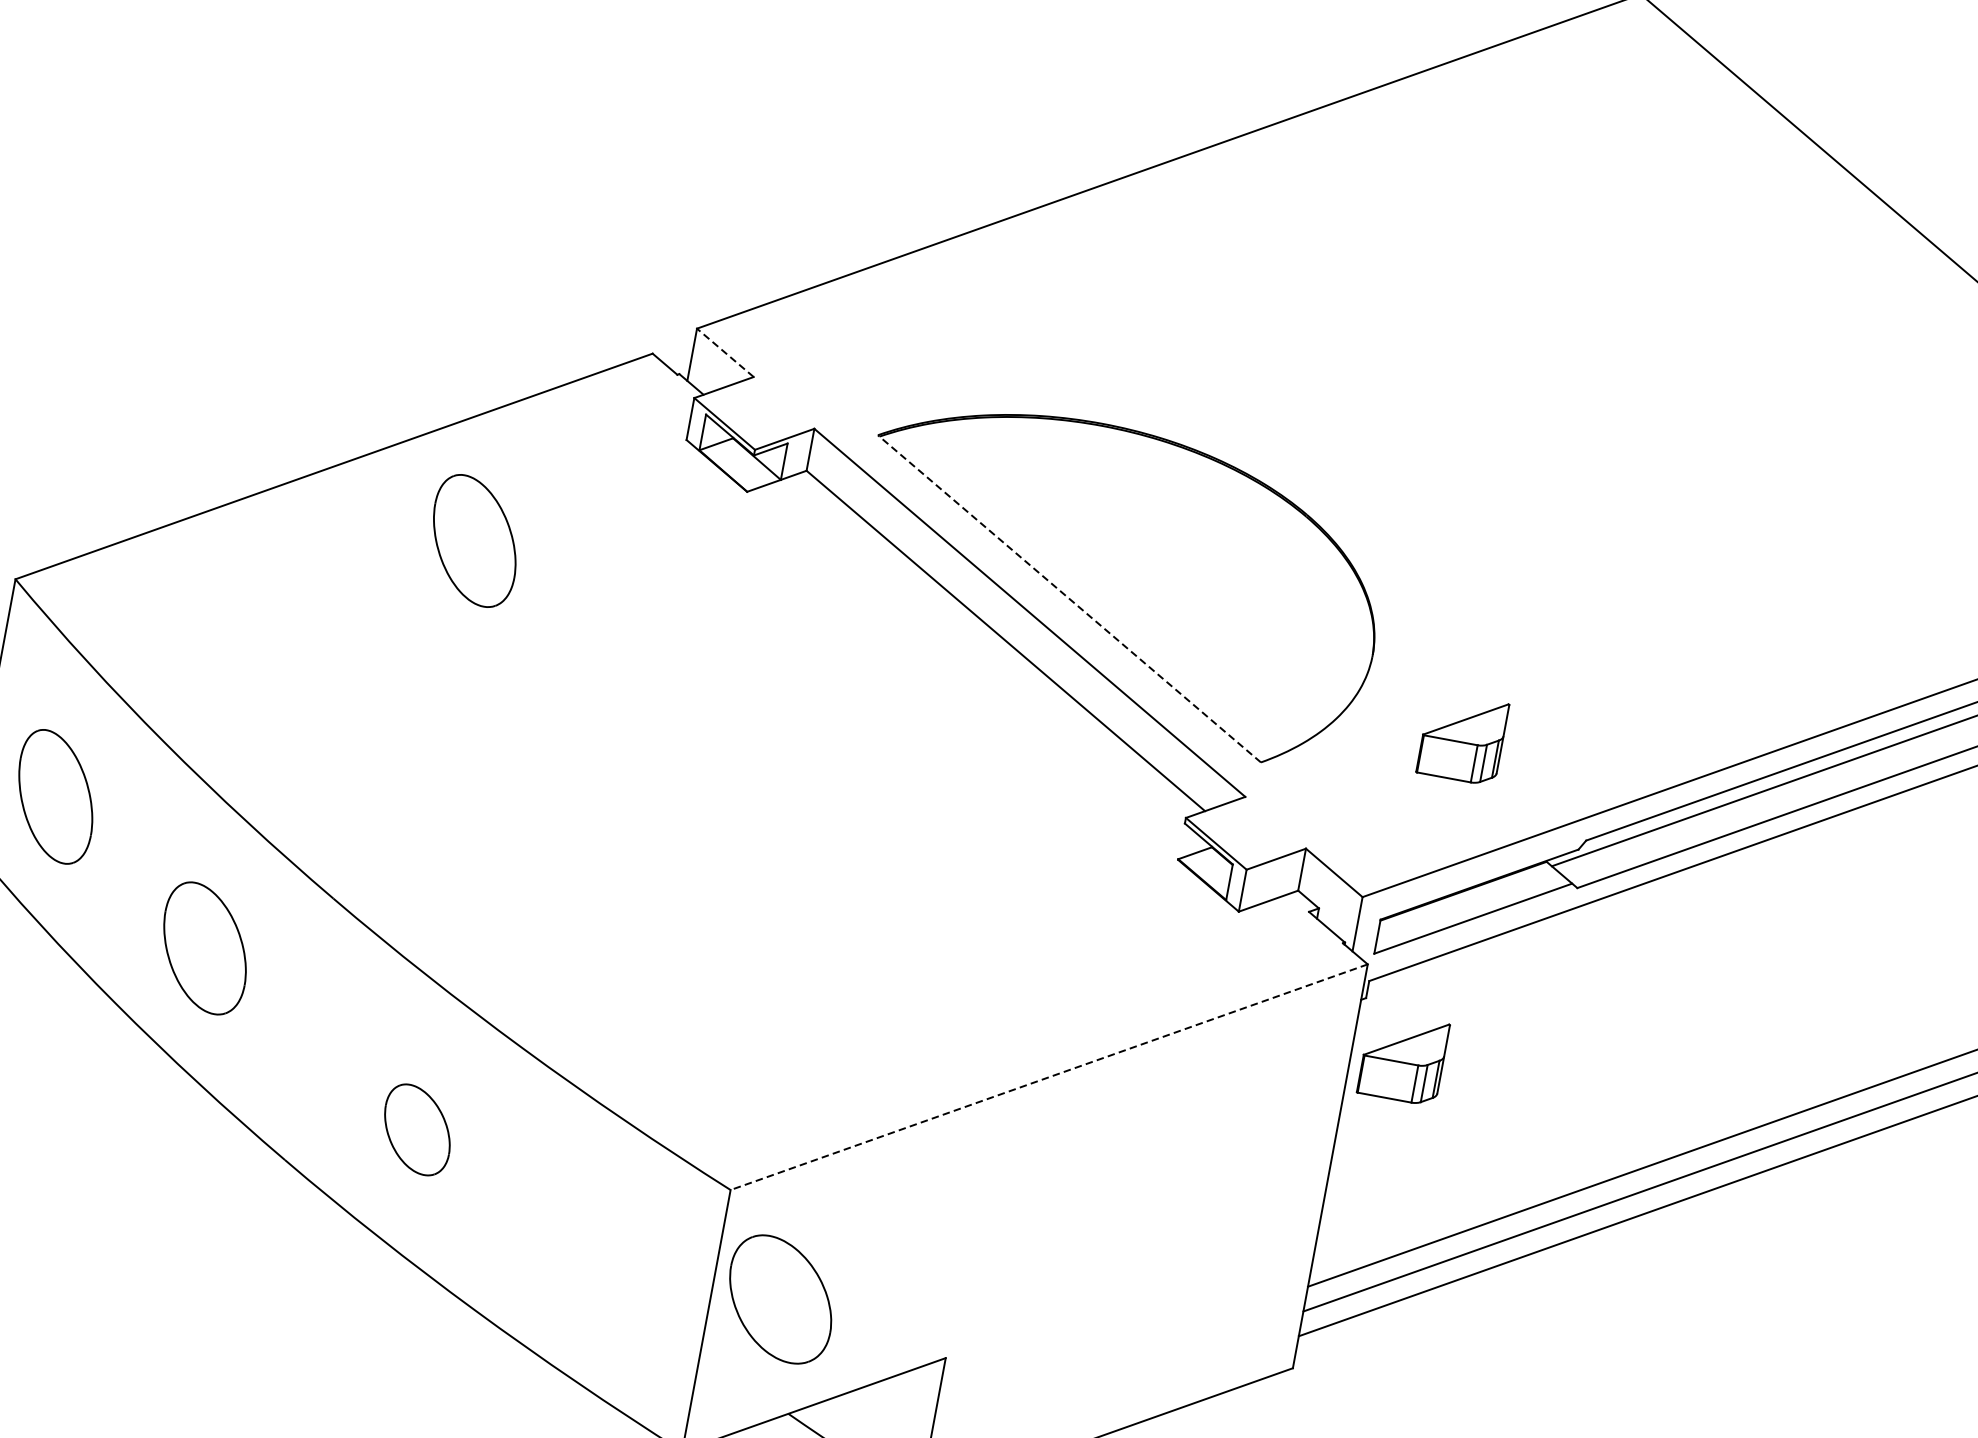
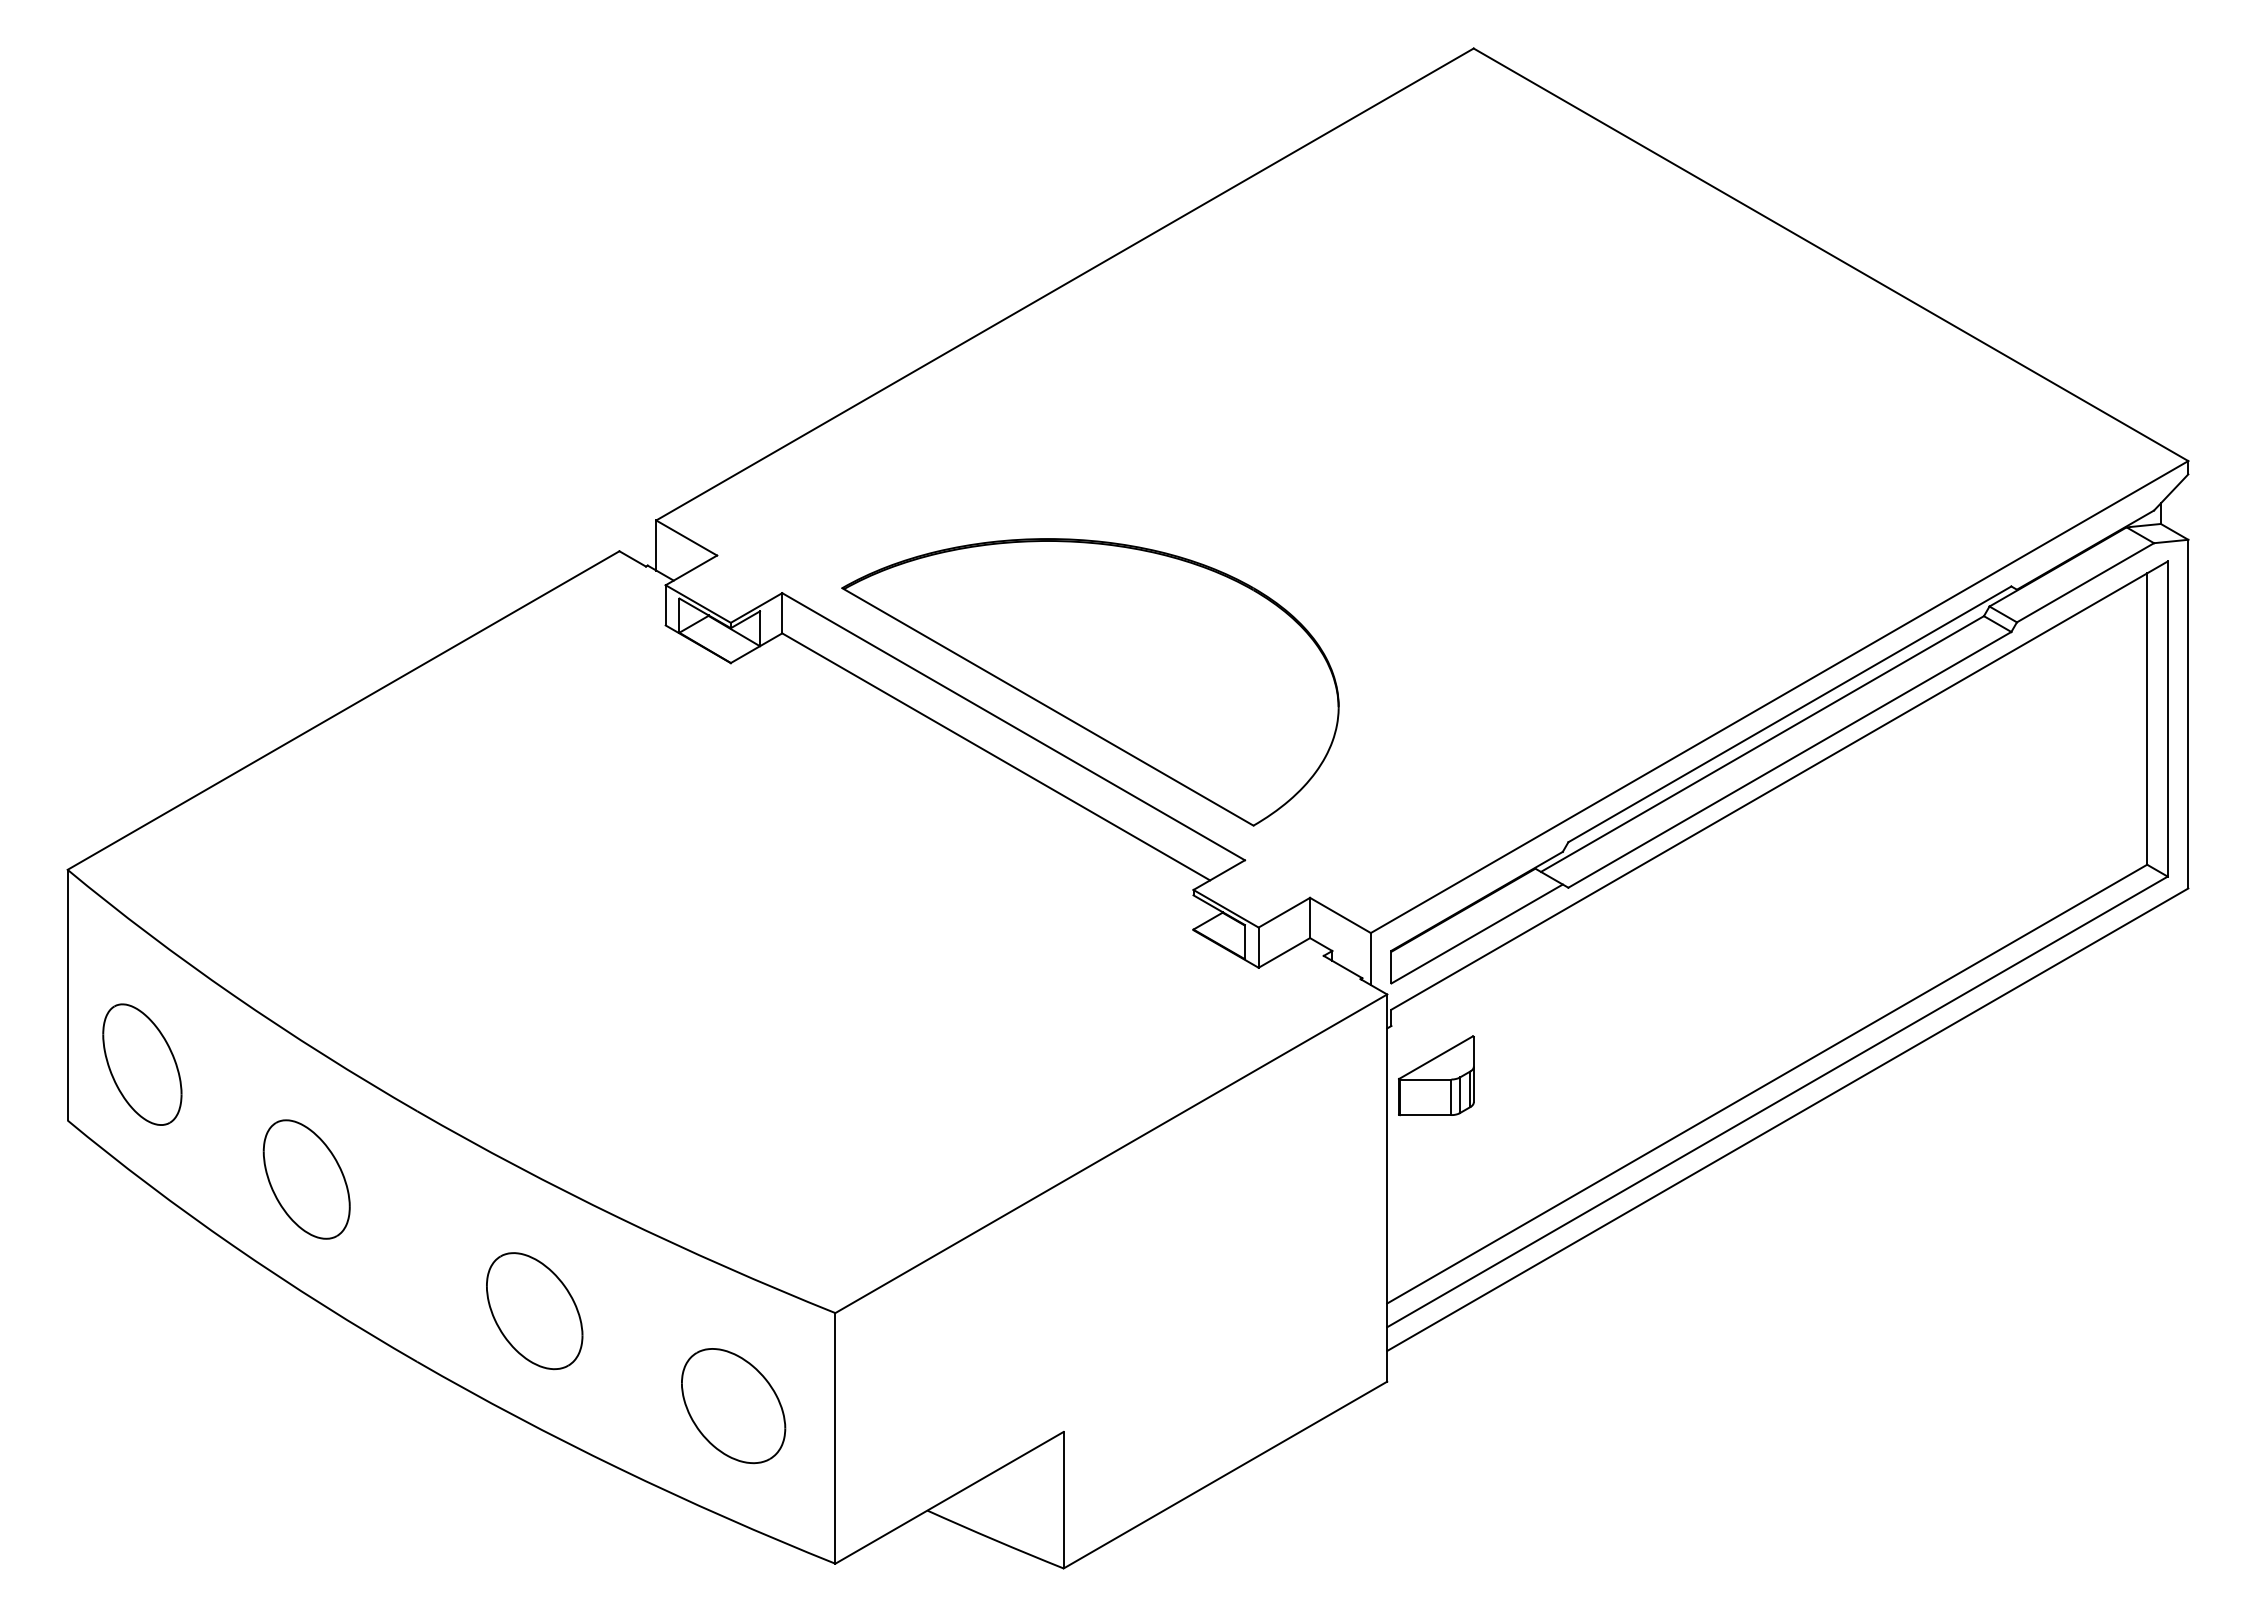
line: (725, 352) -> (686, 537), dashed -> solid
part: (474, 540) -> (486, 755), removed
line: (1069, 598) -> (1047, 706), dashed -> solid
part: (1462, 738) -> (1436, 768), removed
line: (1049, 1076) -> (1111, 1153), dashed -> solid
part: (417, 1130) -> (534, 1311), size x1.43
part: (780, 1300) -> (733, 1406), moved

